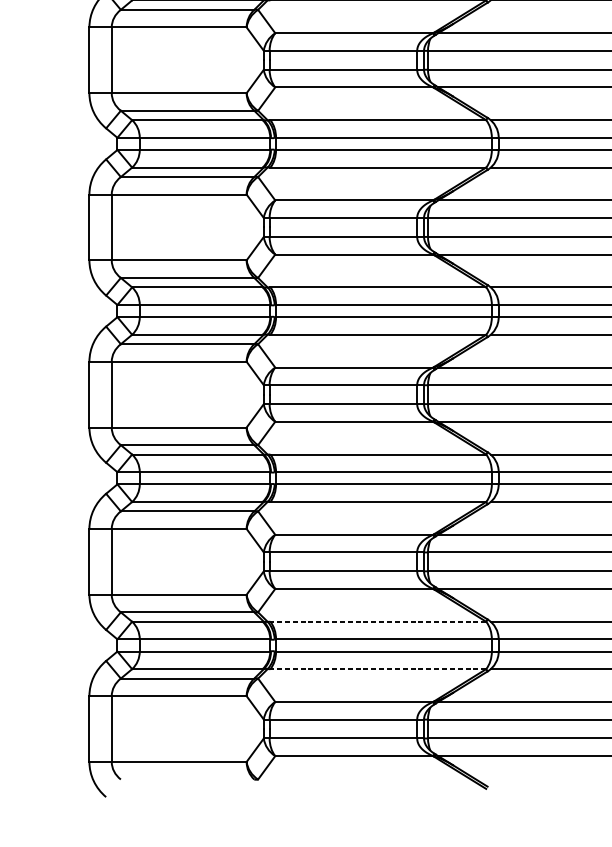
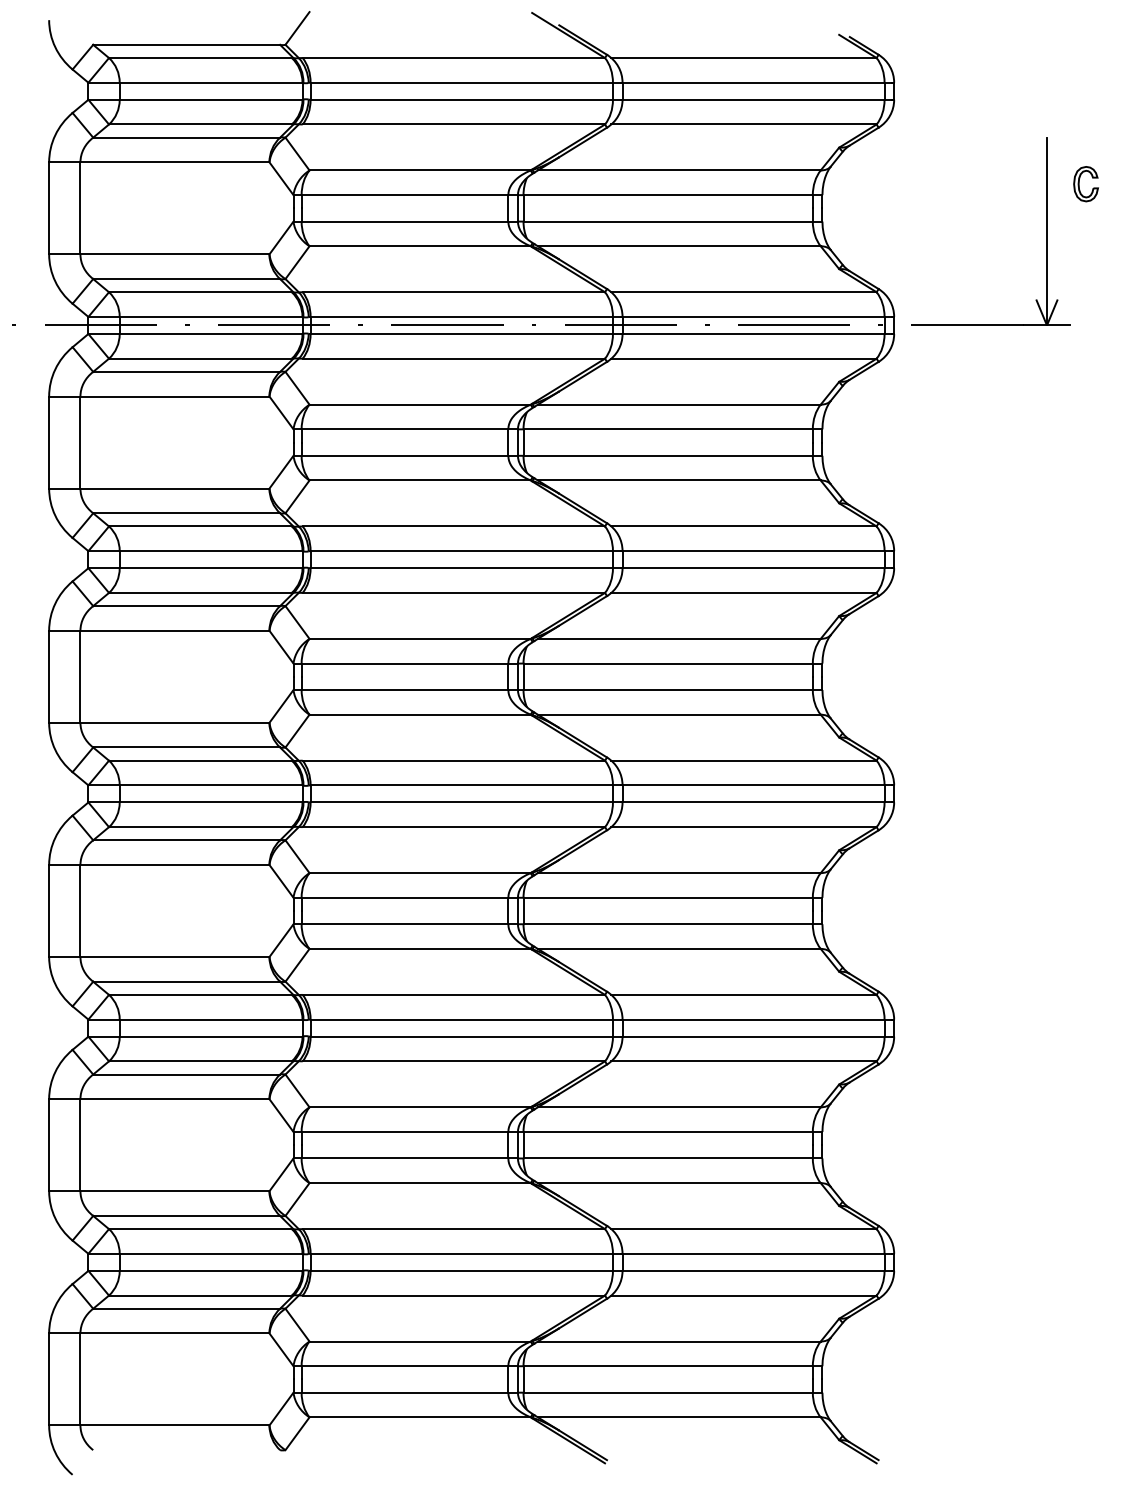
line: (378, 622) -> (453, 1229), dashed -> solid
line: (378, 669) -> (453, 1295), dashed -> solid

